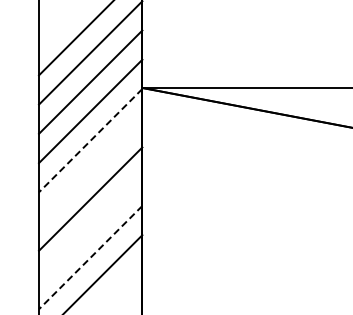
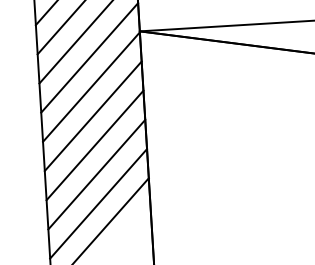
line: (90, 141) -> (91, 87), dashed -> solid
line: (90, 169) -> (93, 115), added
line: (90, 228) -> (96, 174), added
line: (90, 257) -> (98, 203), dashed -> solid

